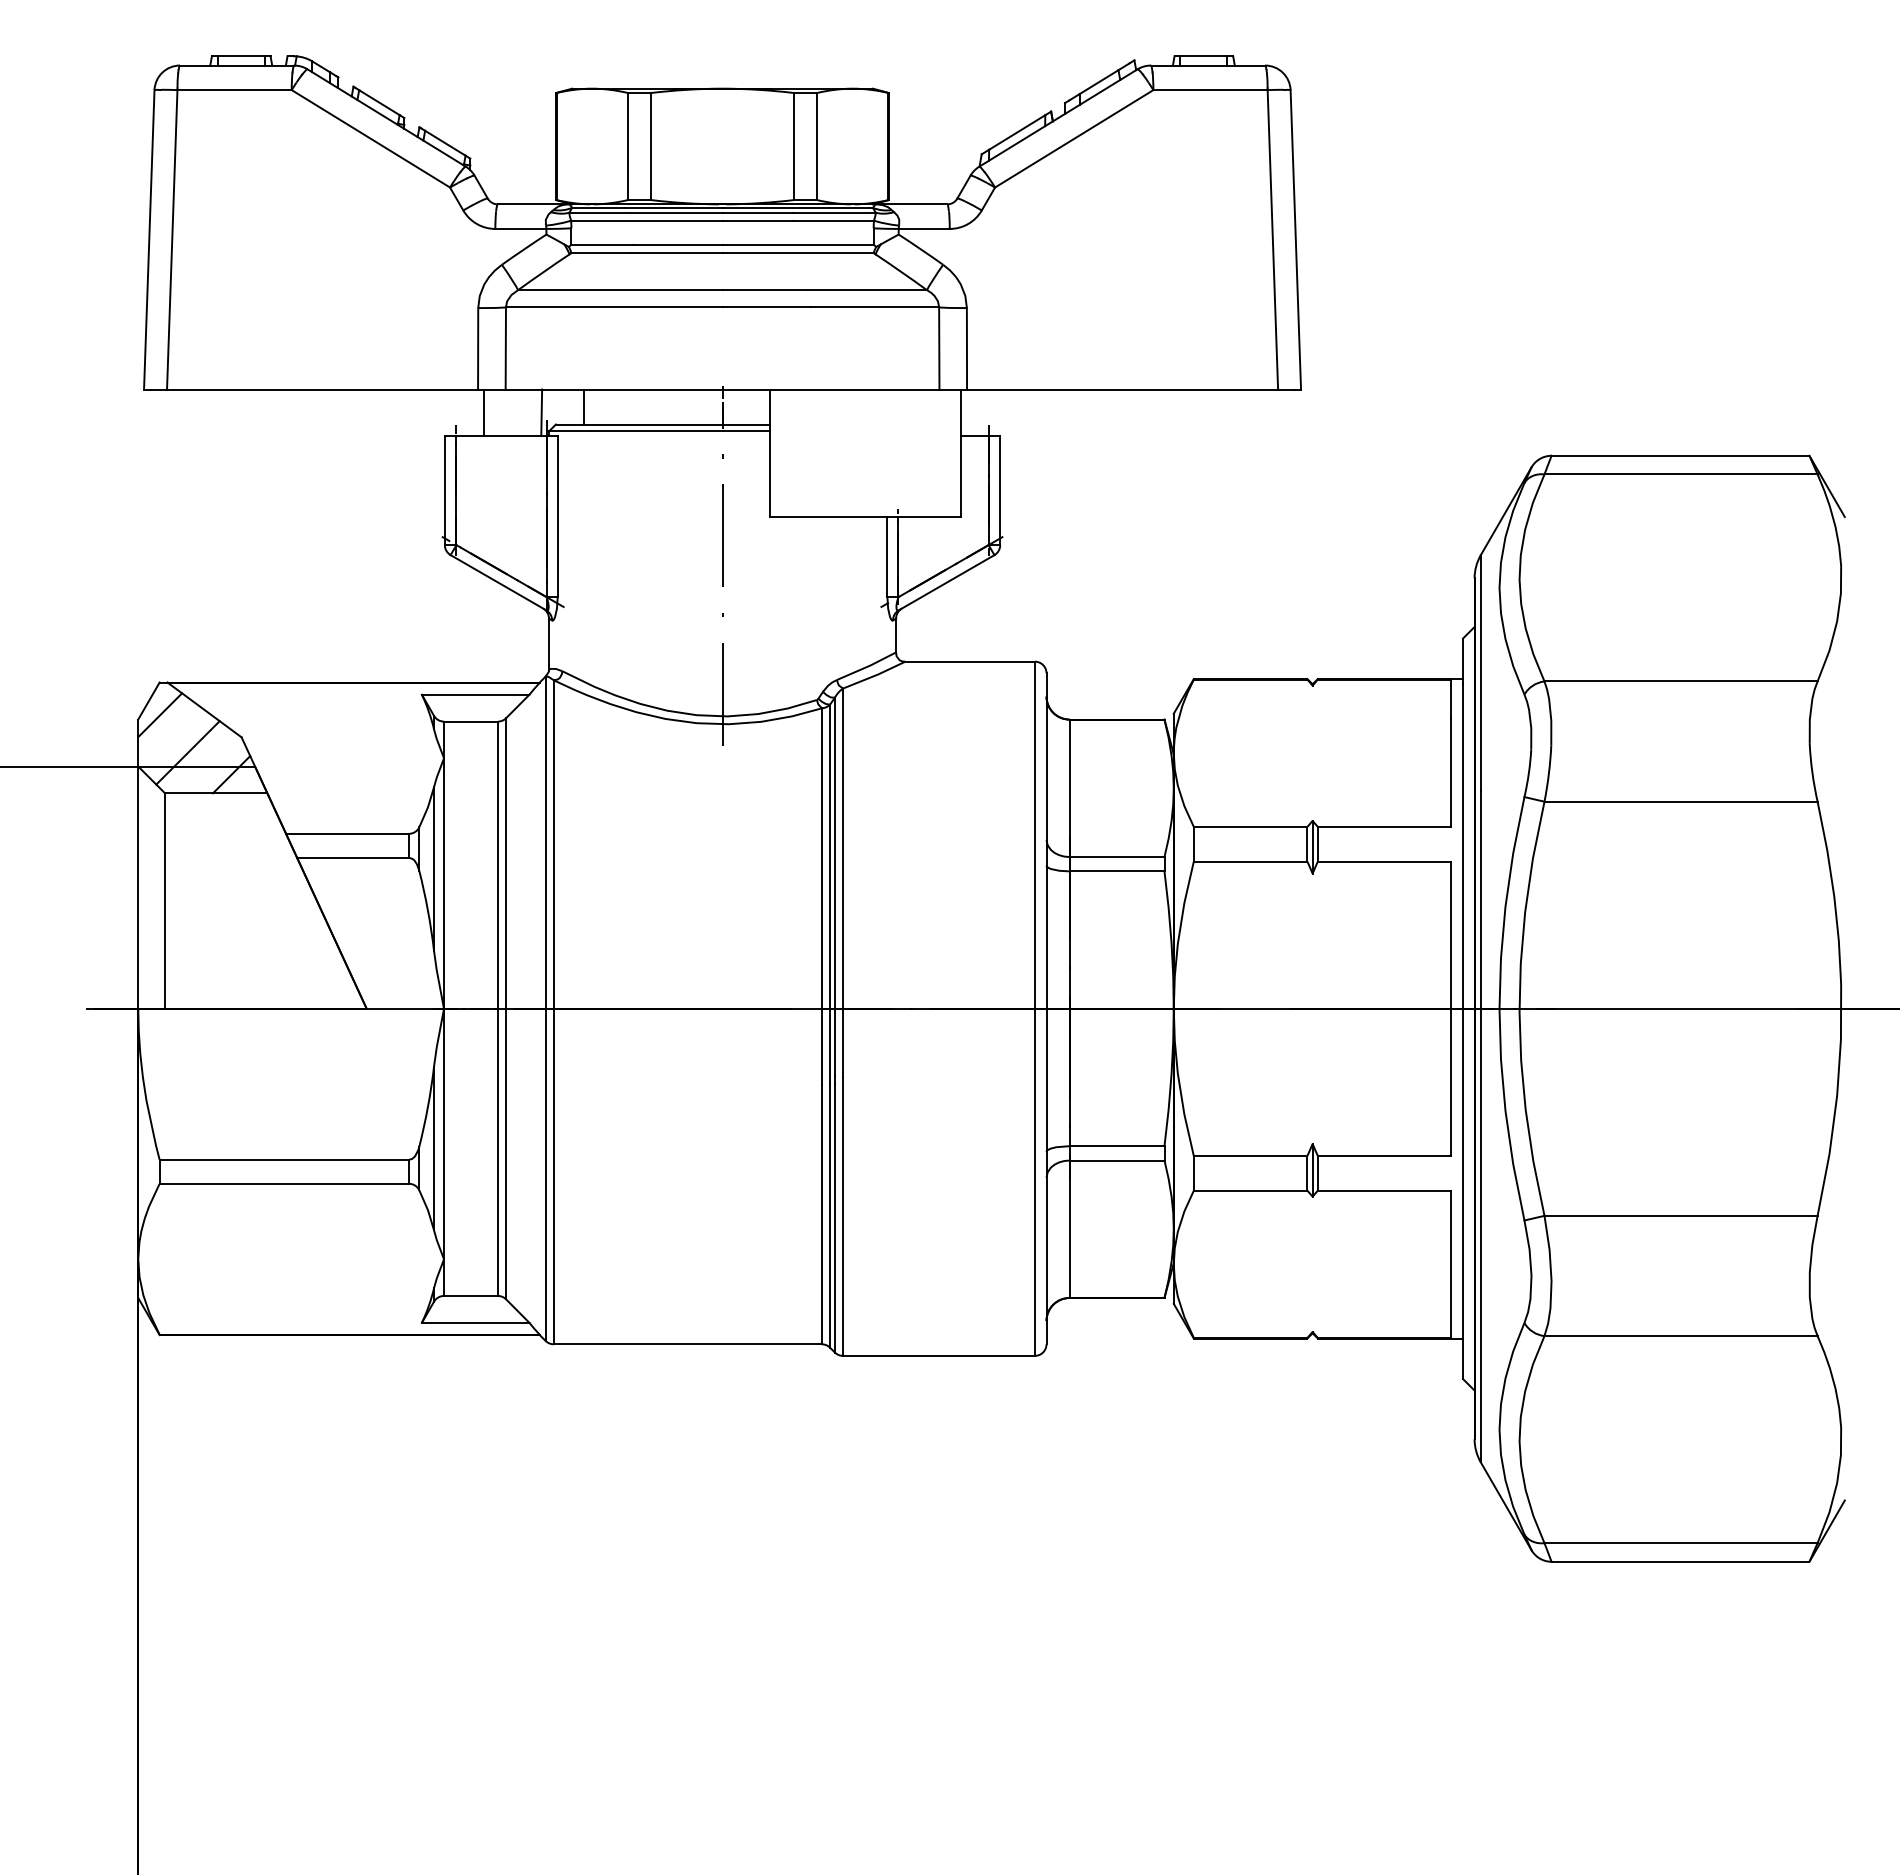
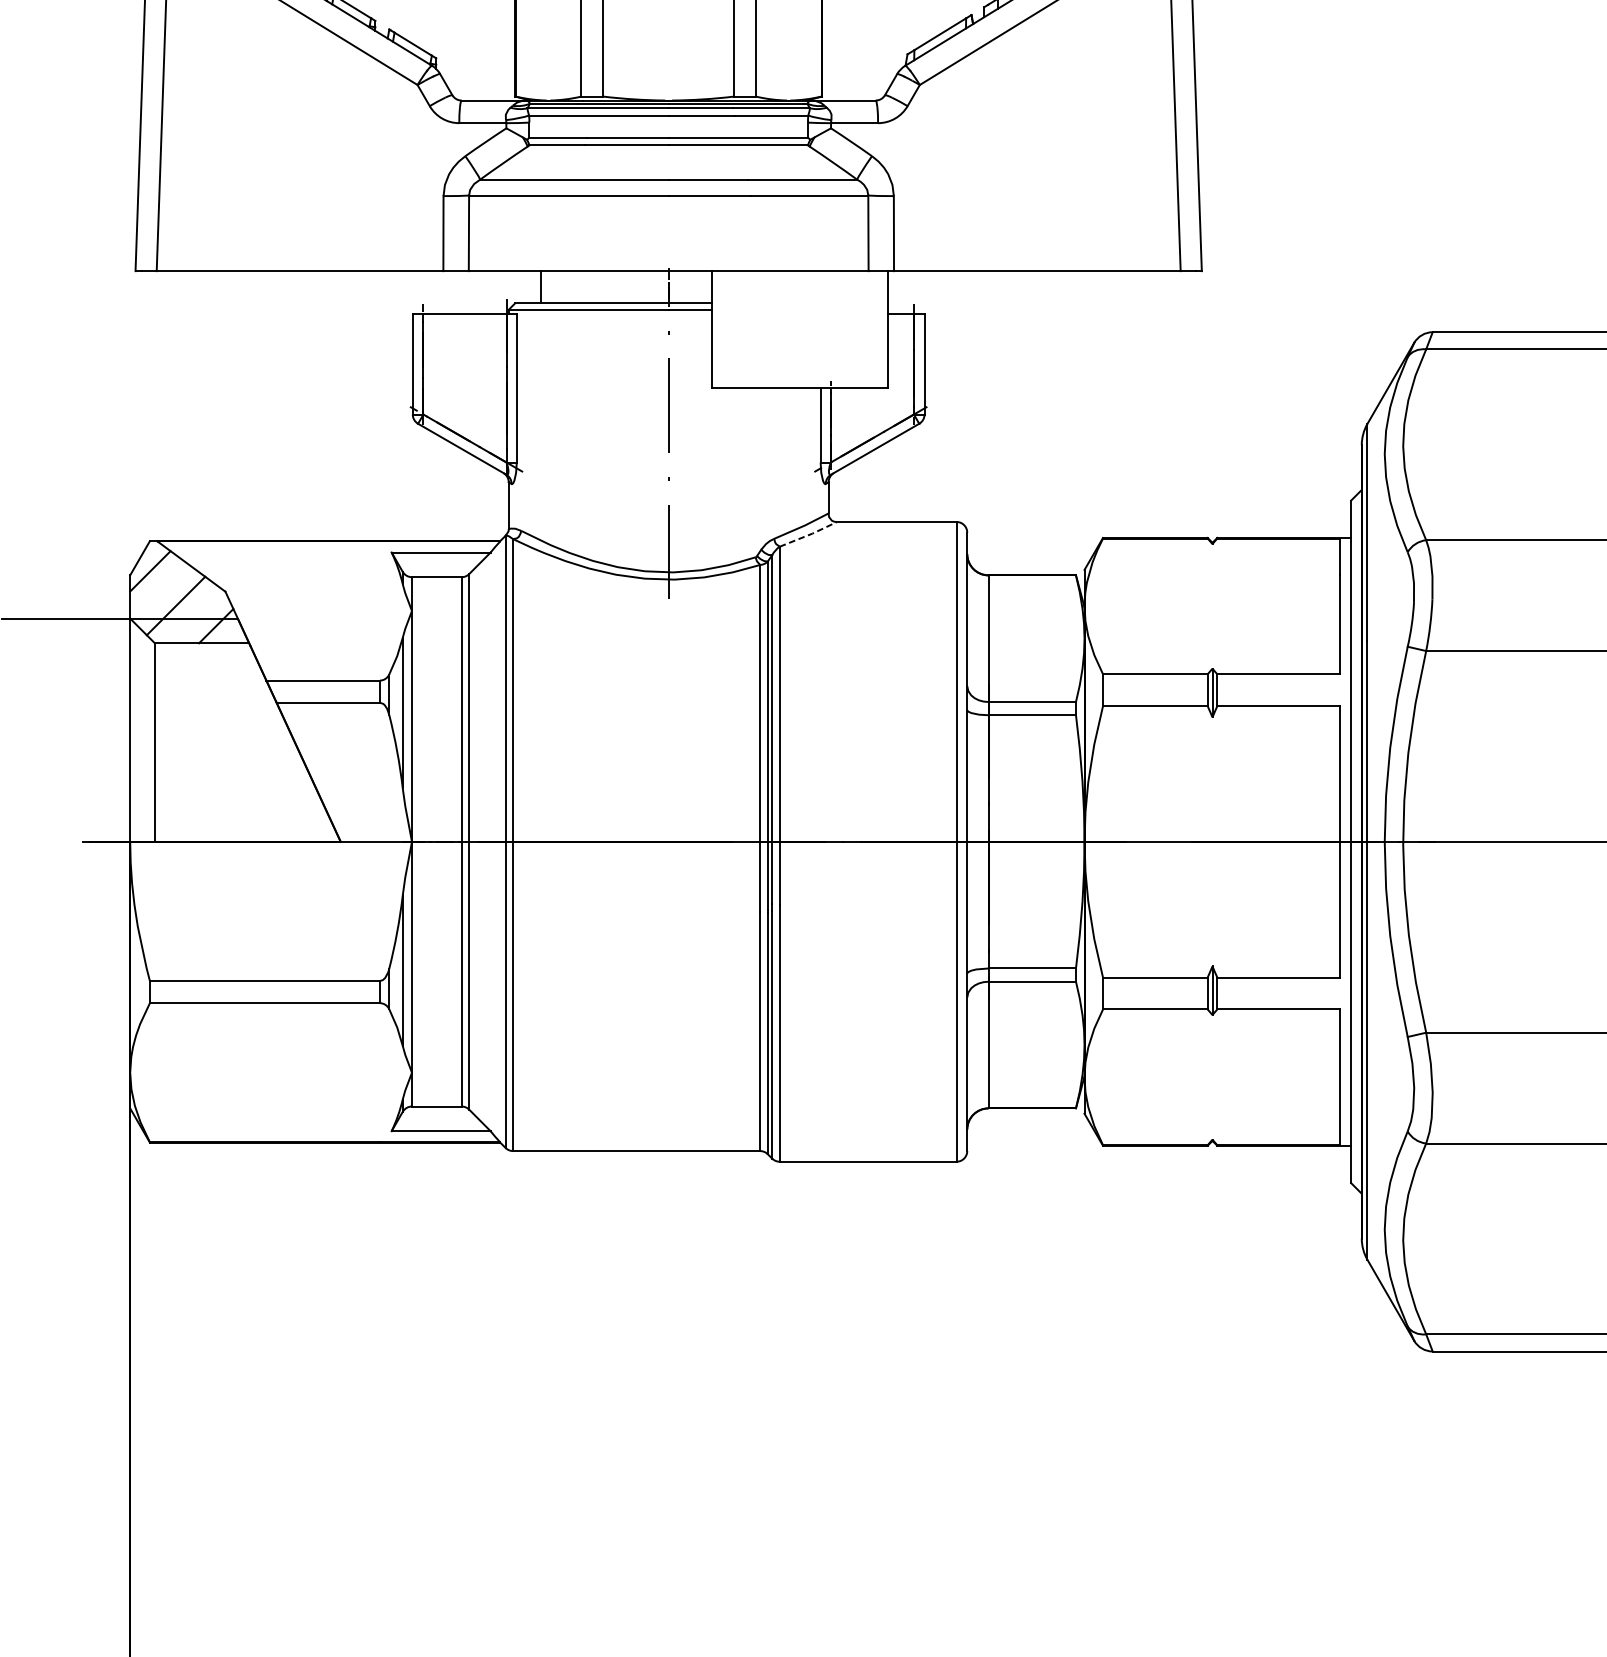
line: (484, 412) -> (449, 292), removed
line: (541, 412) -> (501, 292), removed
line: (874, 675) -> (808, 534), solid -> dashed

